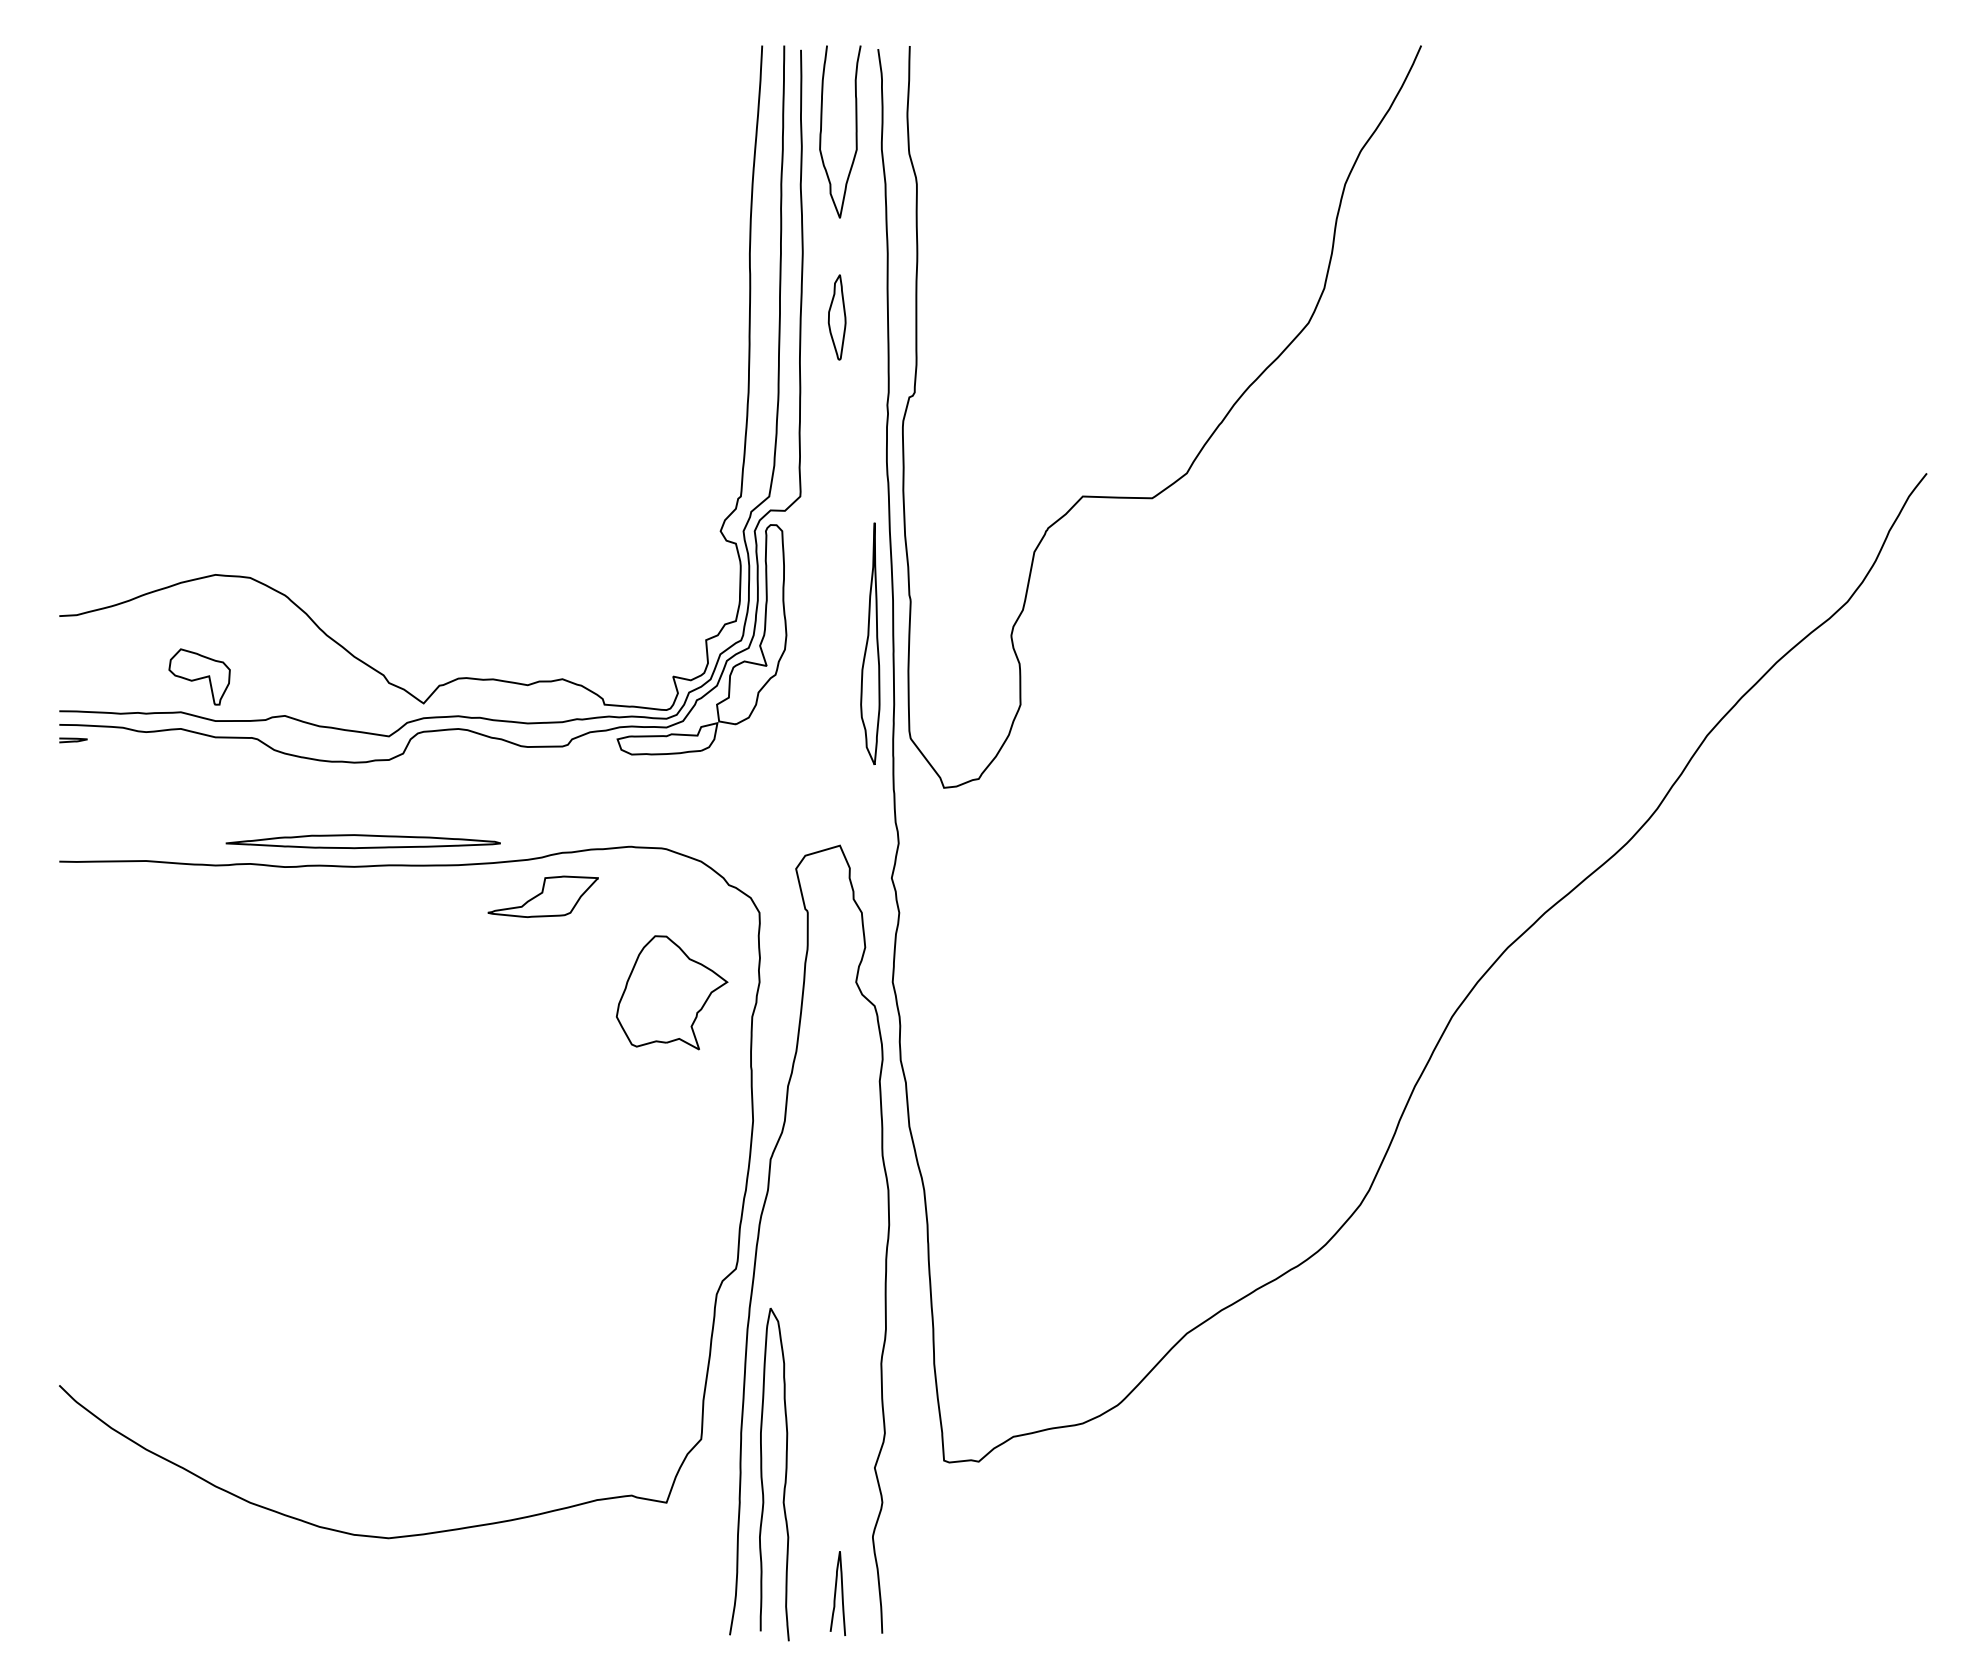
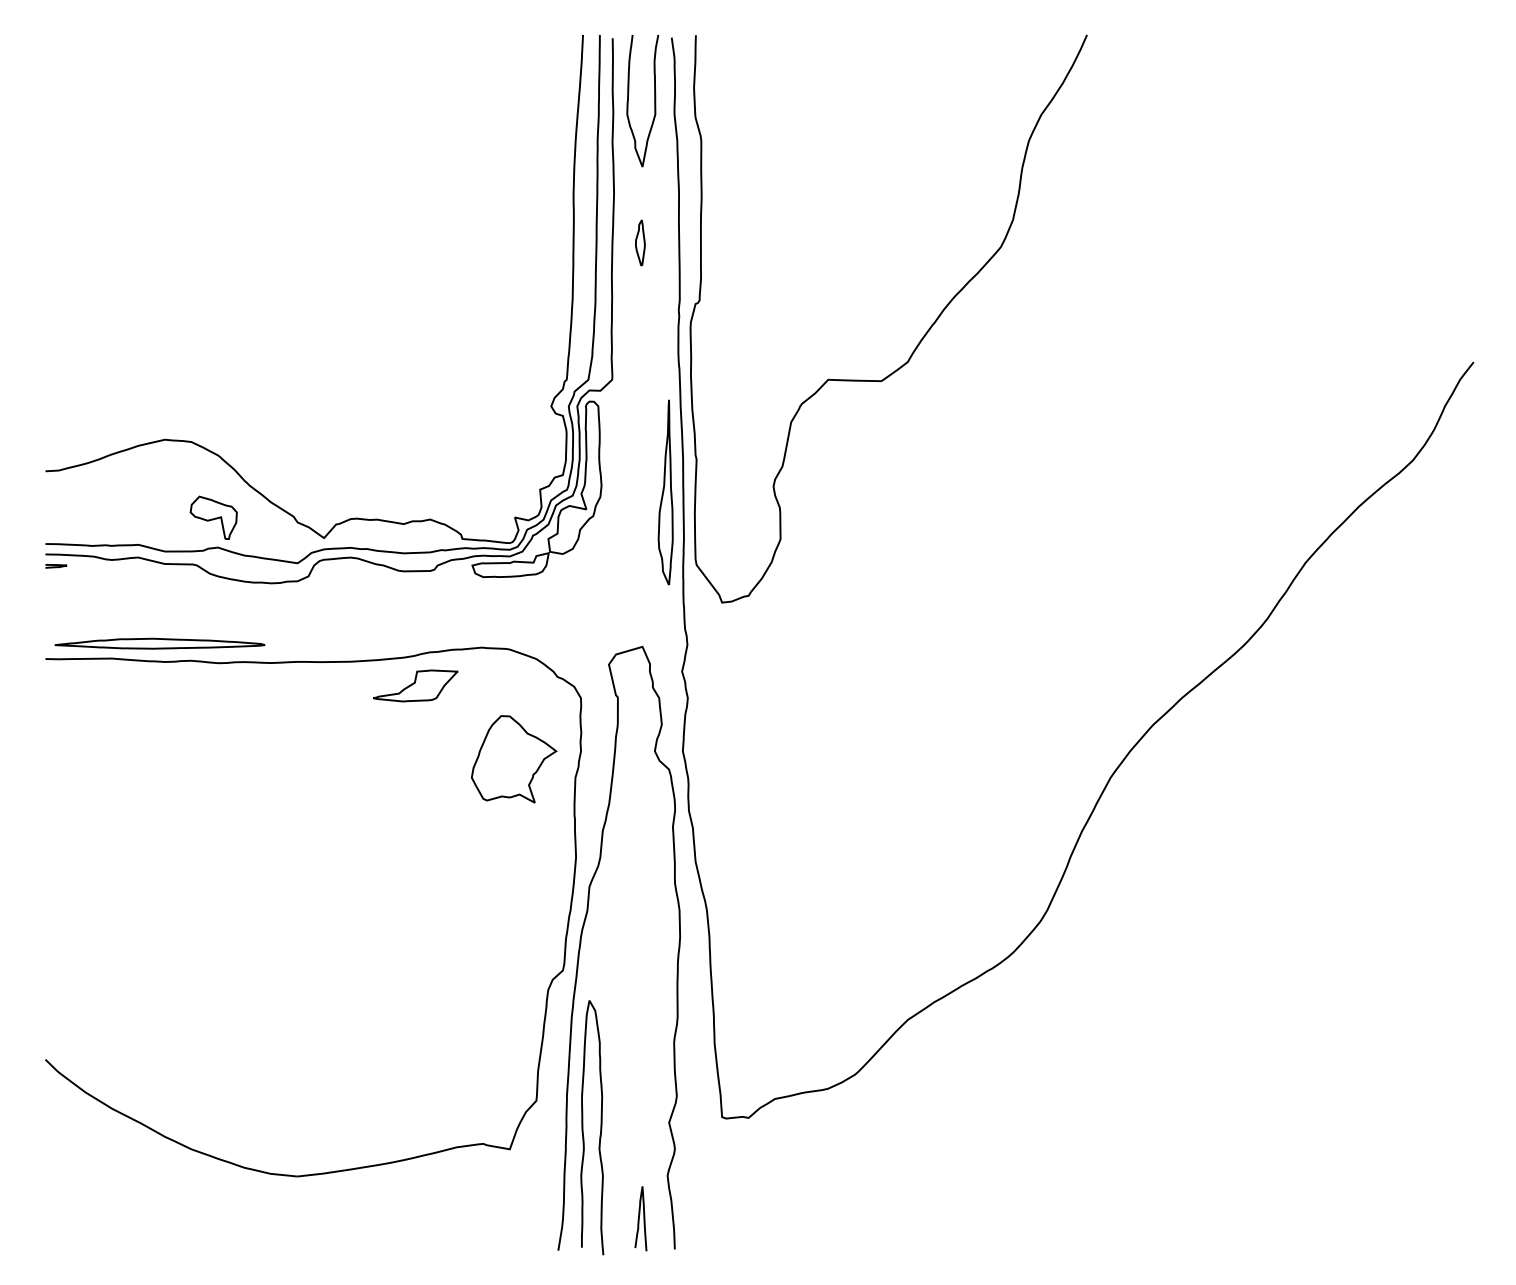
part: (837, 316) -> (640, 242), size x0.7
part: (199, 676) -> (213, 517), moved
part: (362, 841) -> (159, 643), moved

